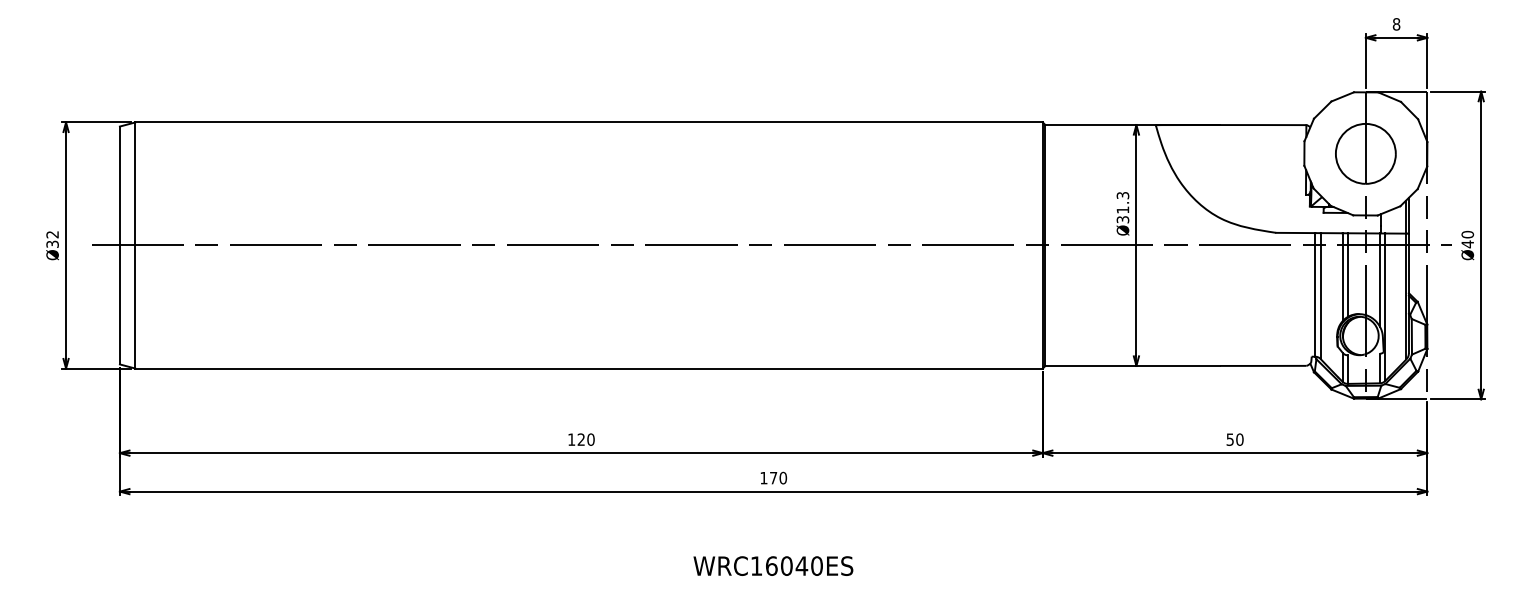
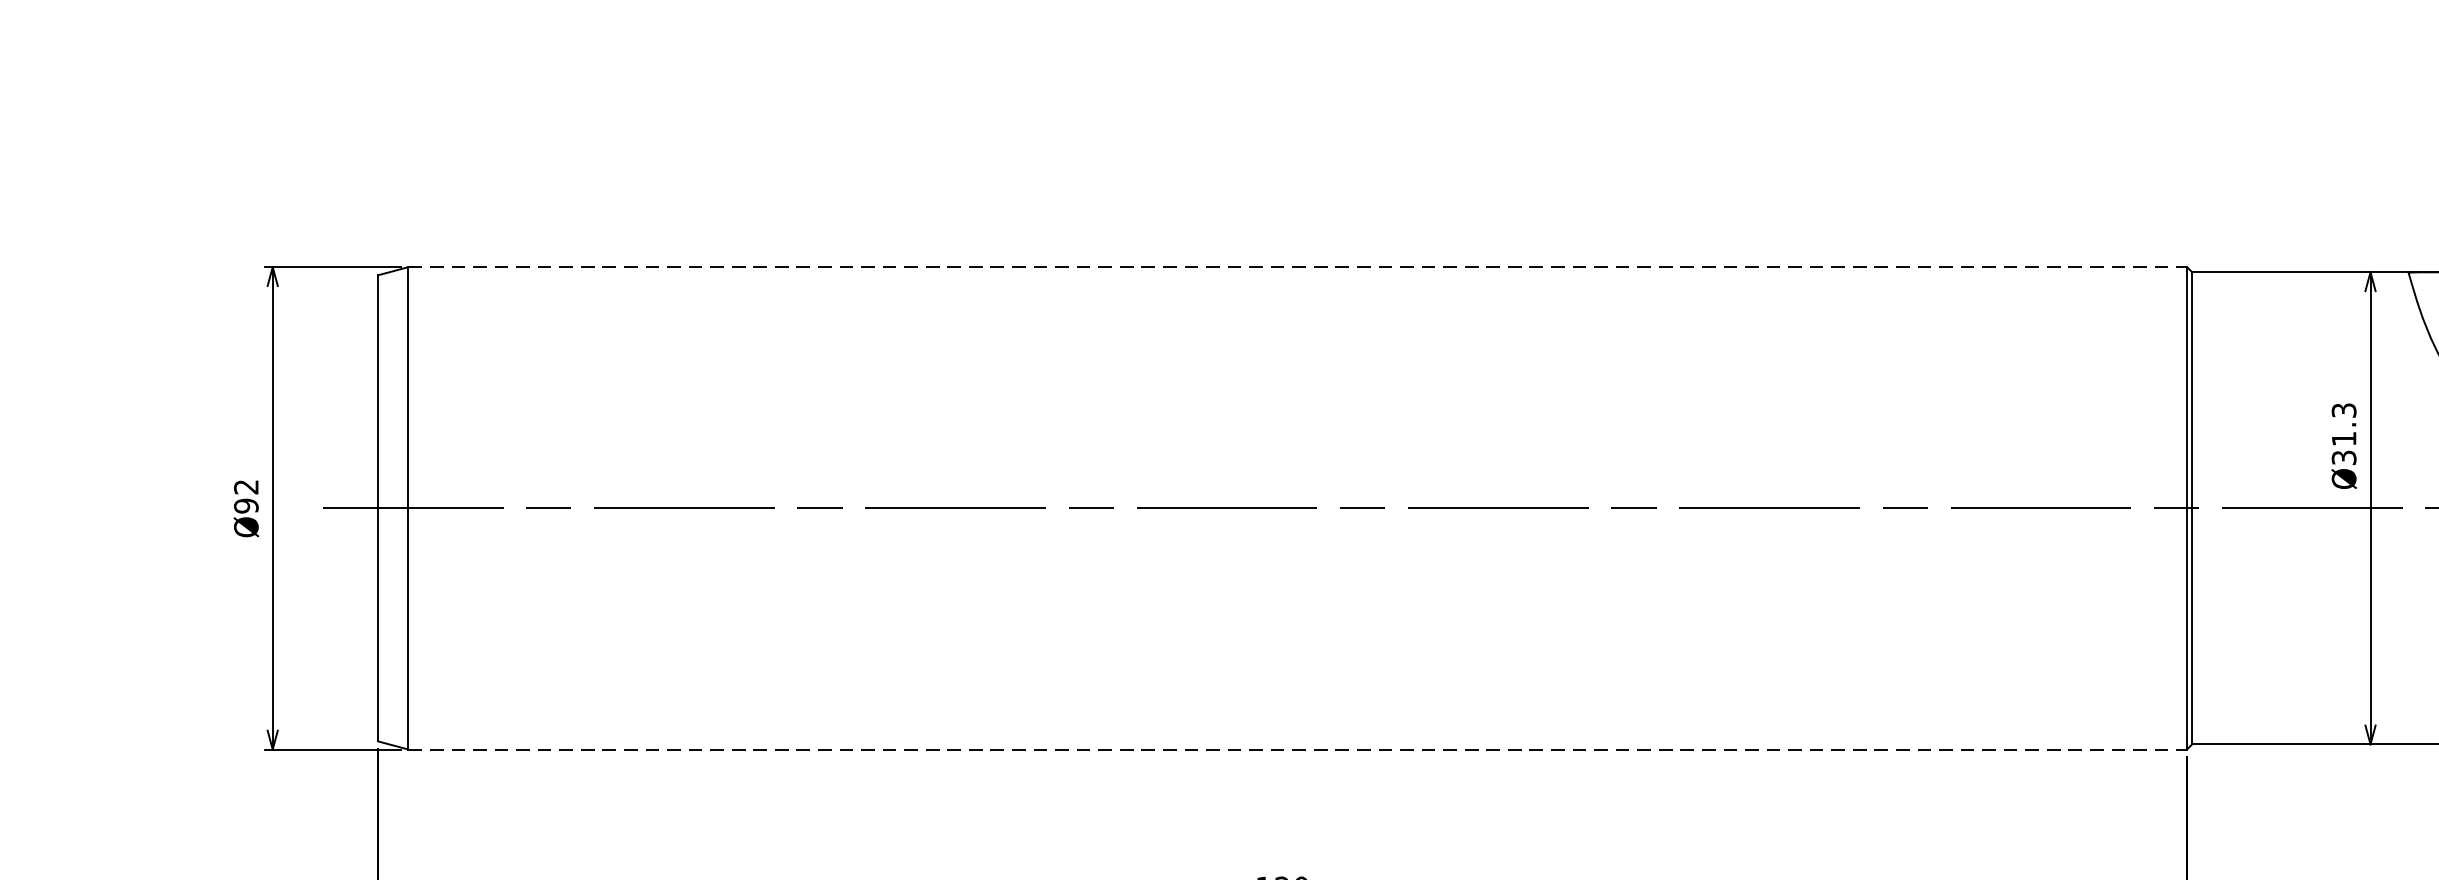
line: (589, 122) -> (1298, 267), solid -> dashed
text: (52, 244) -> (246, 506), Ø32 -> Ø92
line: (589, 368) -> (1298, 749), solid -> dashed

